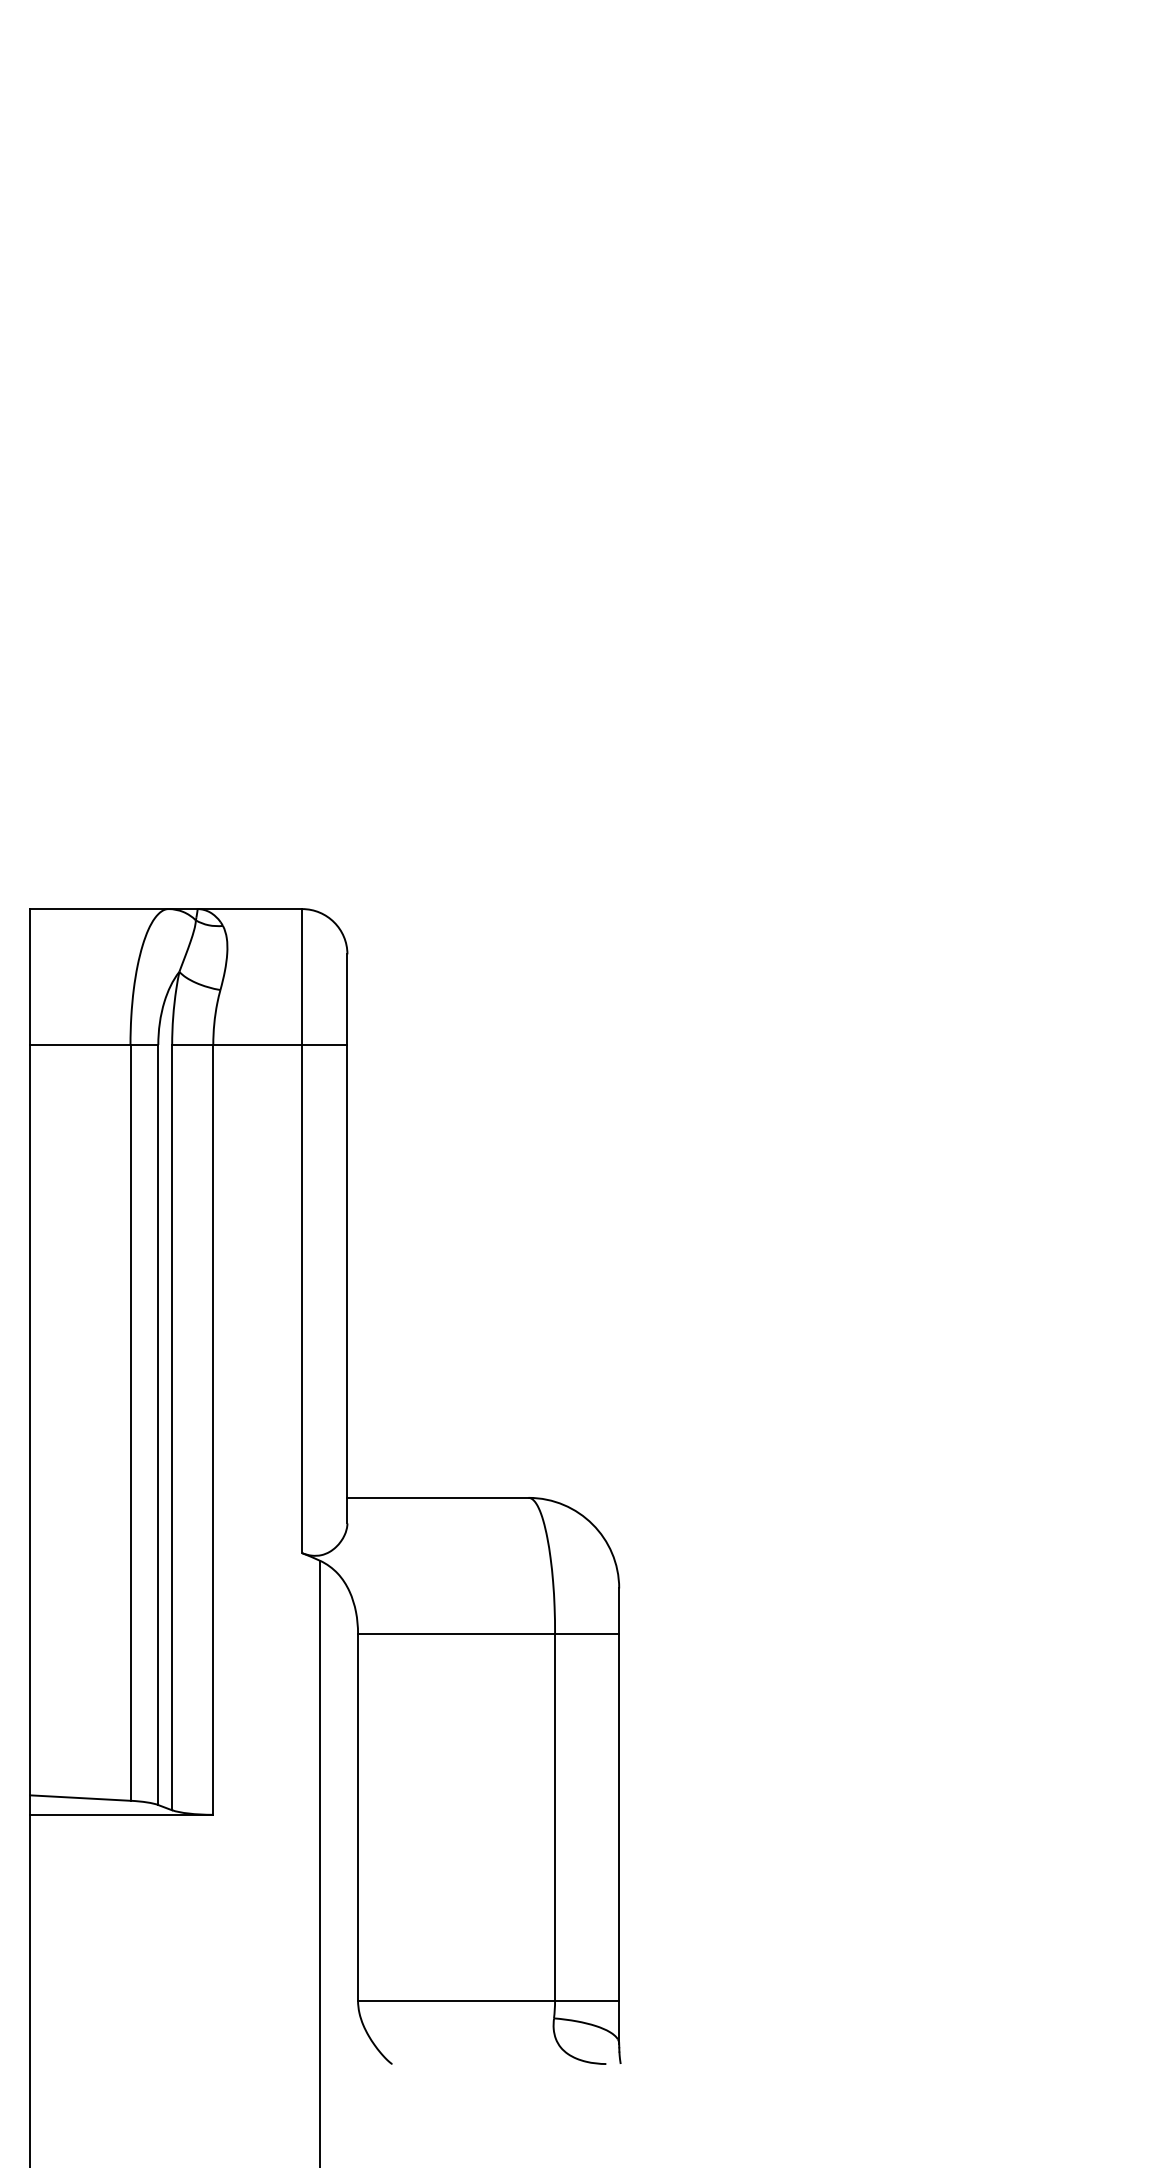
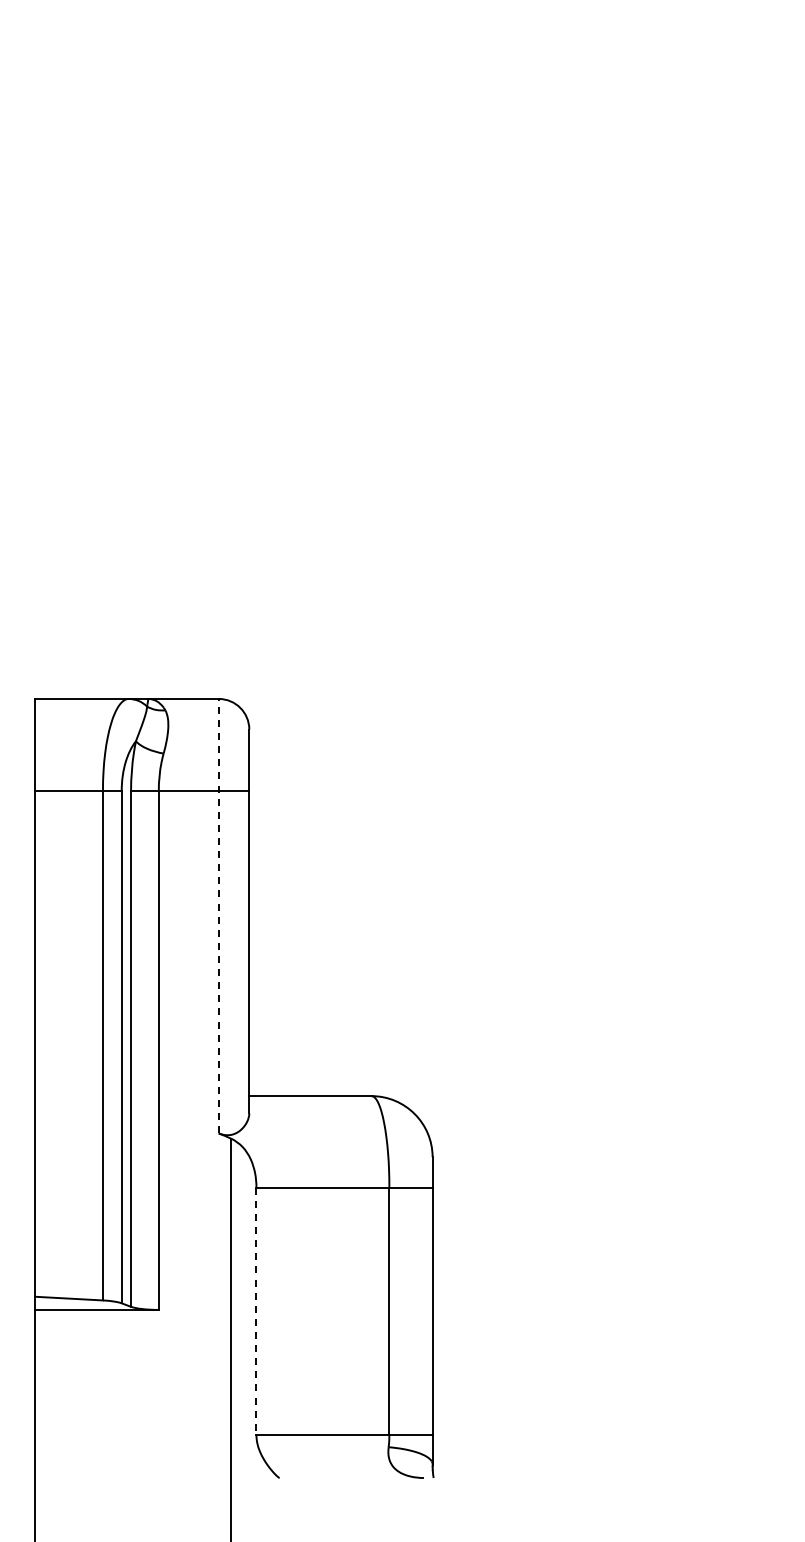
line: (301, 1230) -> (218, 915), solid -> dashed
line: (358, 1817) -> (256, 1311), solid -> dashed

